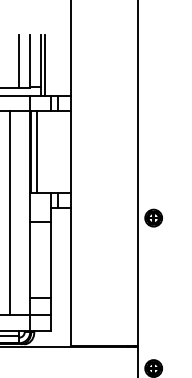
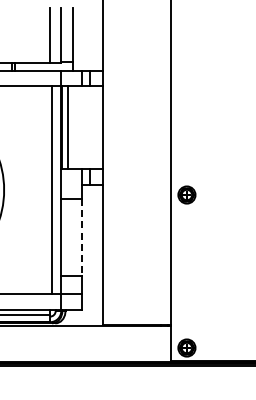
line: (45, 65) -> (76, 39), removed
line: (9, 212) -> (51, 189), moved
line: (51, 259) -> (82, 237), solid -> dashed

